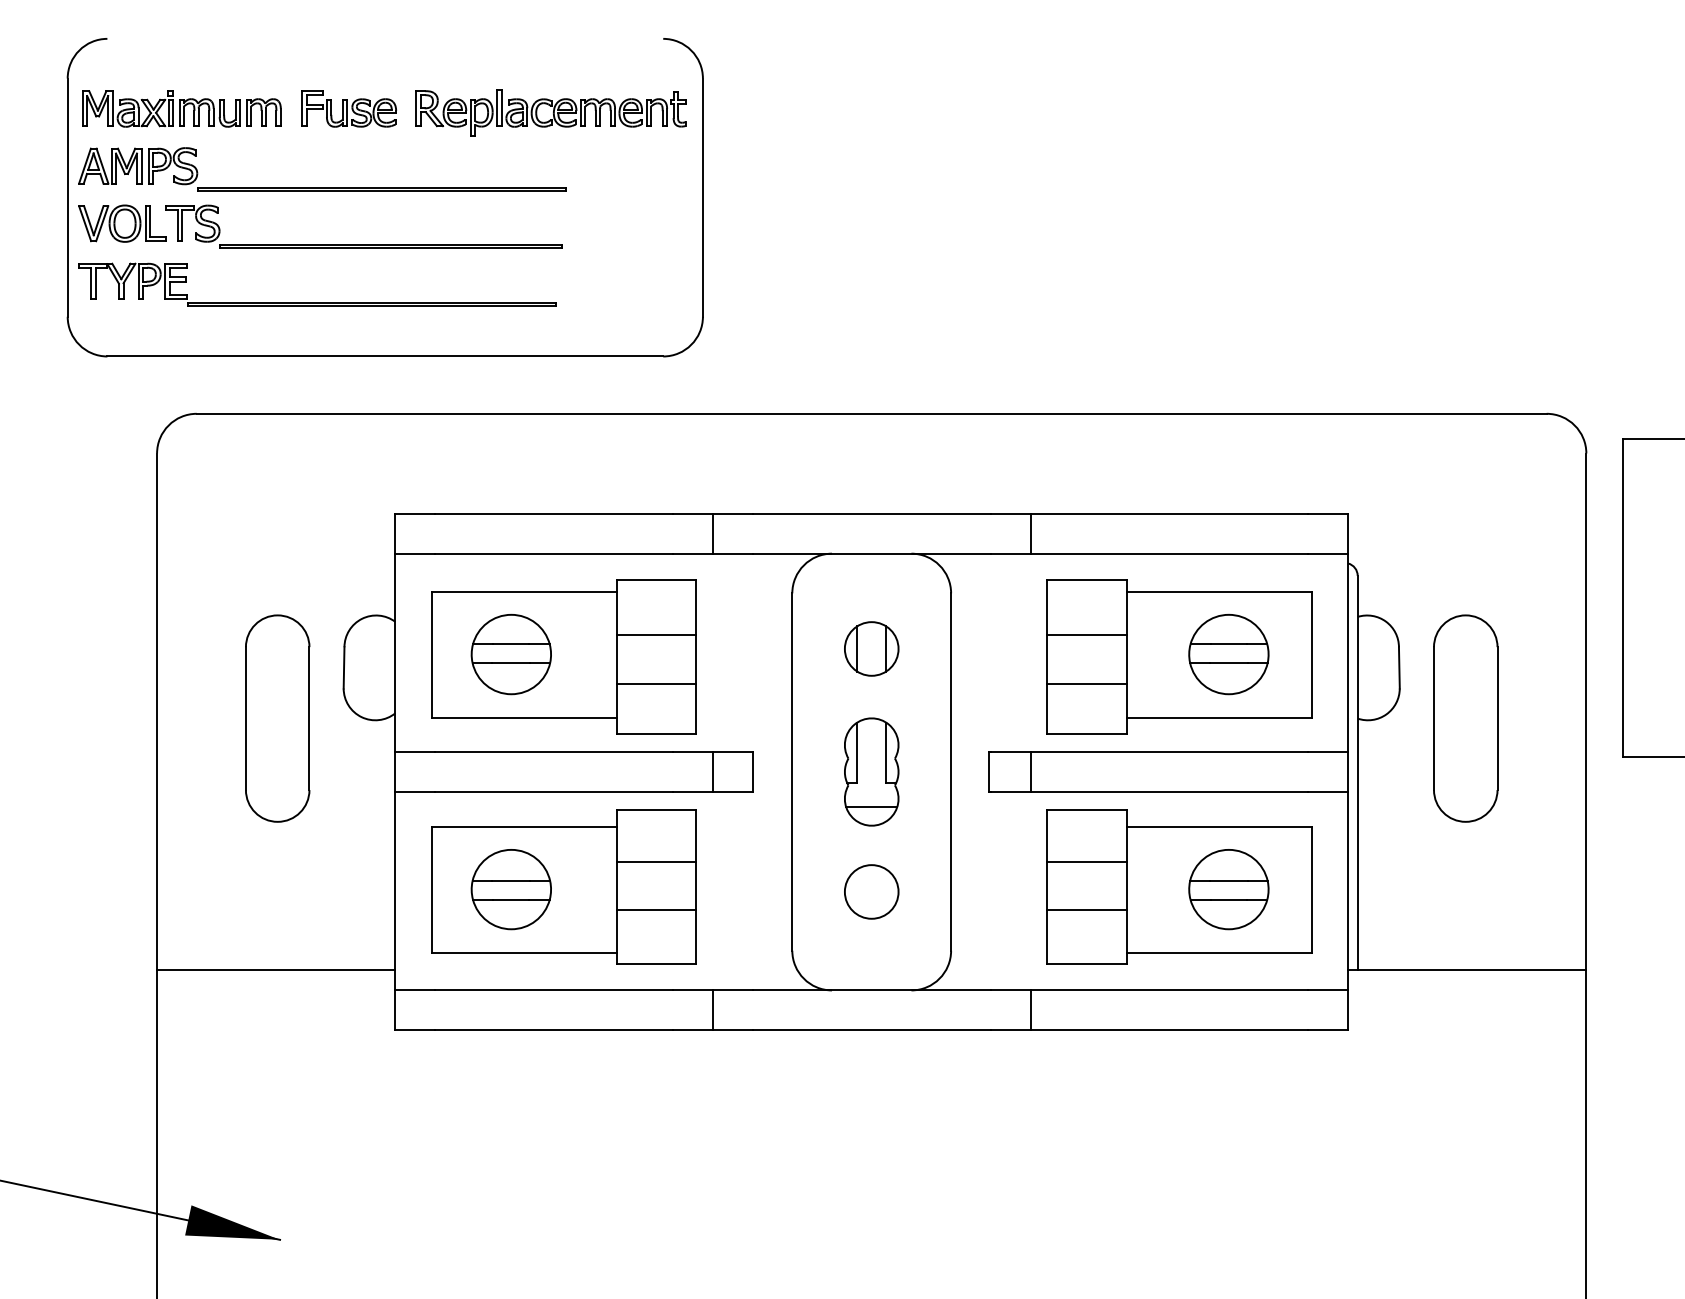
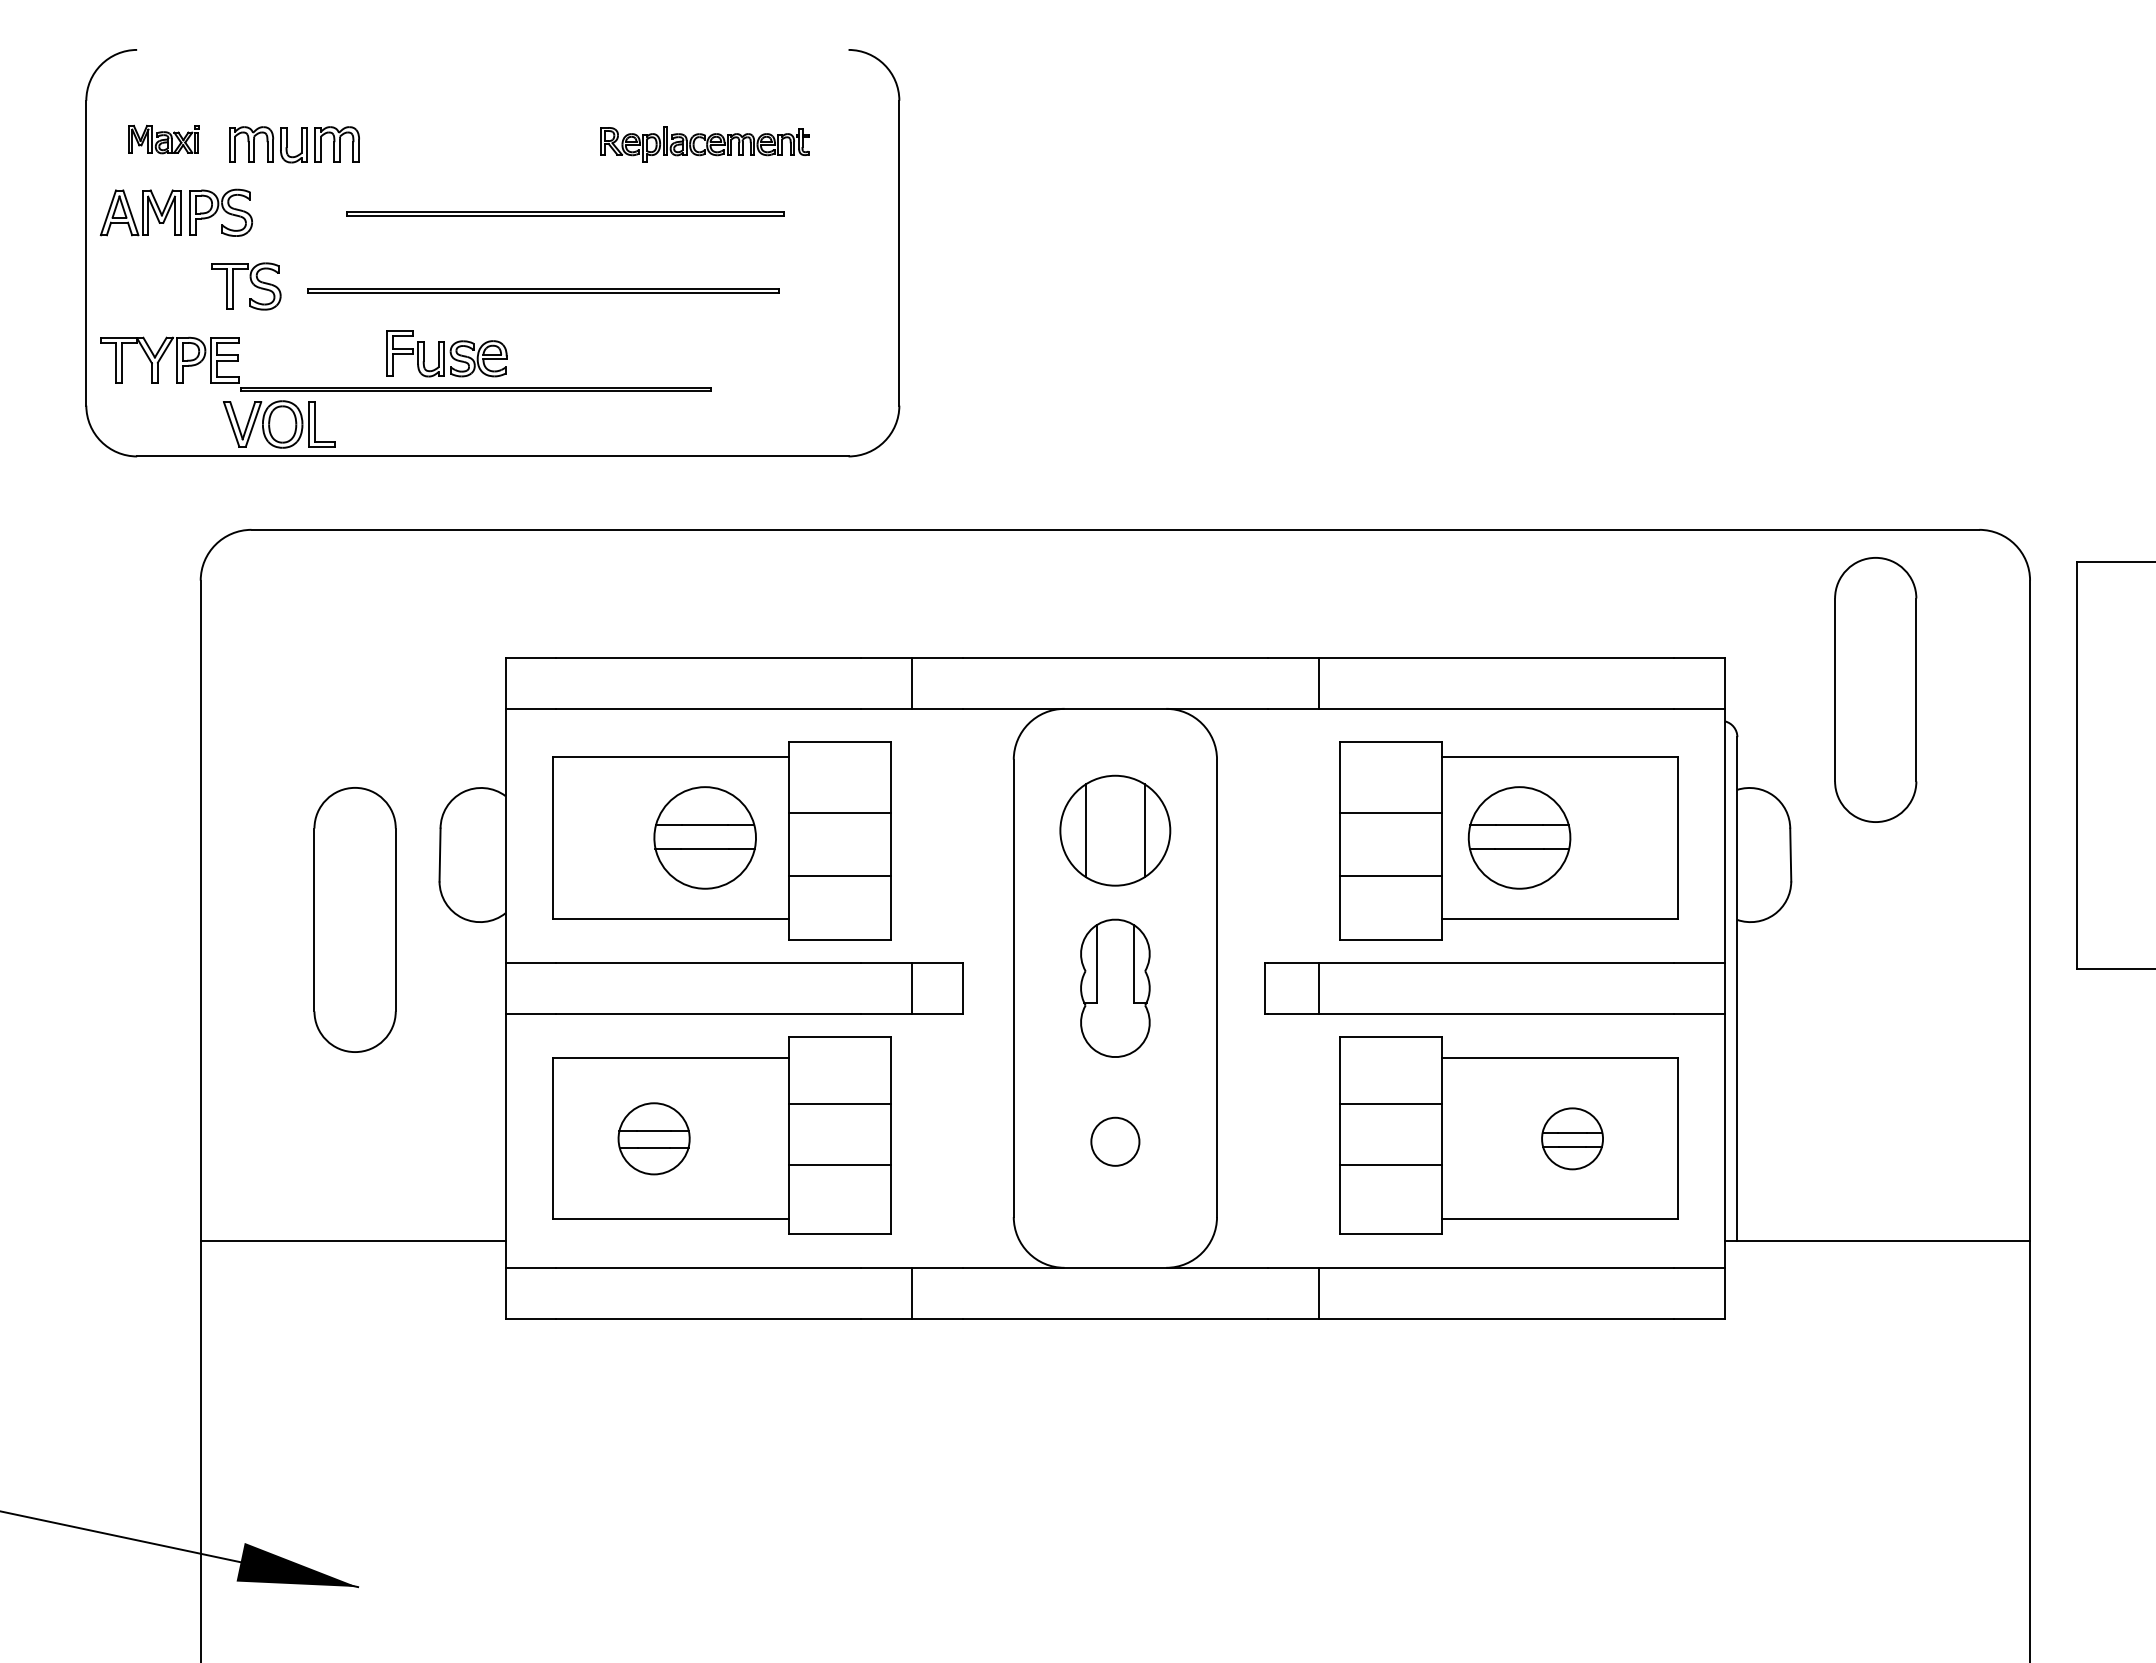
part: (128, 108) -> (163, 139), size x0.6
part: (349, 108) -> (446, 353), moved
part: (550, 112) -> (704, 144), size x0.6
part: (381, 188) -> (543, 290), moved
part: (122, 223) -> (279, 424), moved
part: (391, 246) -> (565, 213), moved
part: (871, 648) -> (1115, 830), size x1.6
part: (510, 654) -> (704, 837), moved
part: (1228, 654) -> (1519, 837), moved
part: (1465, 718) -> (1875, 689), moved
line: (871, 807) -> (1115, 1033), removed
part: (510, 889) -> (653, 1138), size x0.7
part: (1228, 889) -> (1572, 1138), size x0.6
circle: (871, 891) -> (1115, 1141), size x0.7

